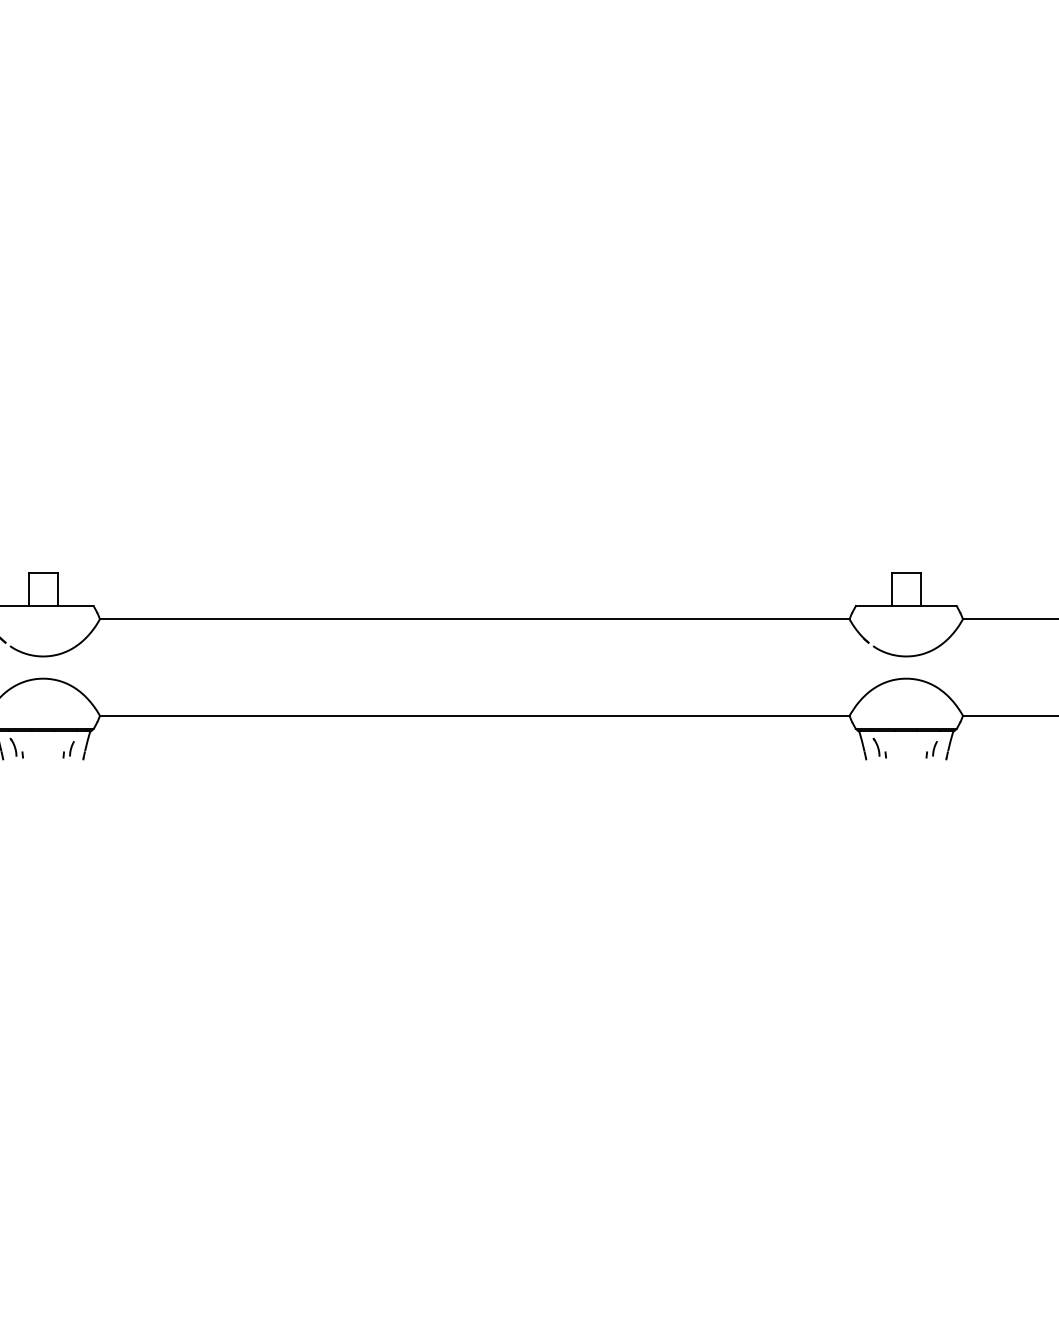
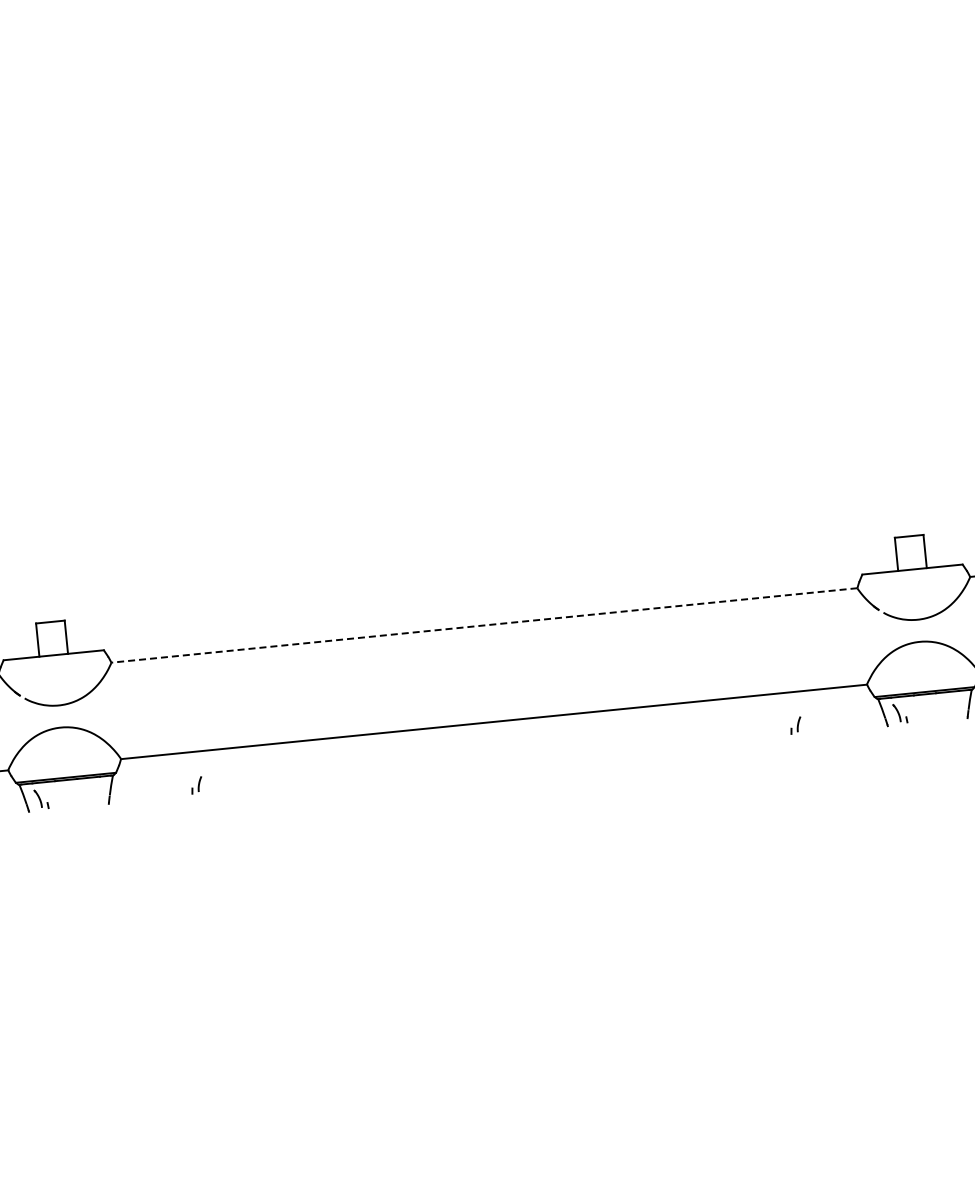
line: (474, 619) -> (484, 625), solid -> dashed
part: (68, 749) -> (196, 785), moved
part: (931, 749) -> (795, 725), moved

